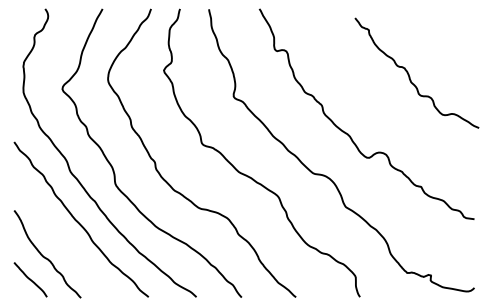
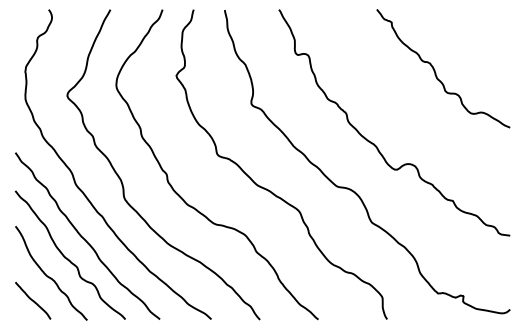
curve: (409, 74) -> (435, 70), moved
curve: (63, 240) -> (68, 258), added

